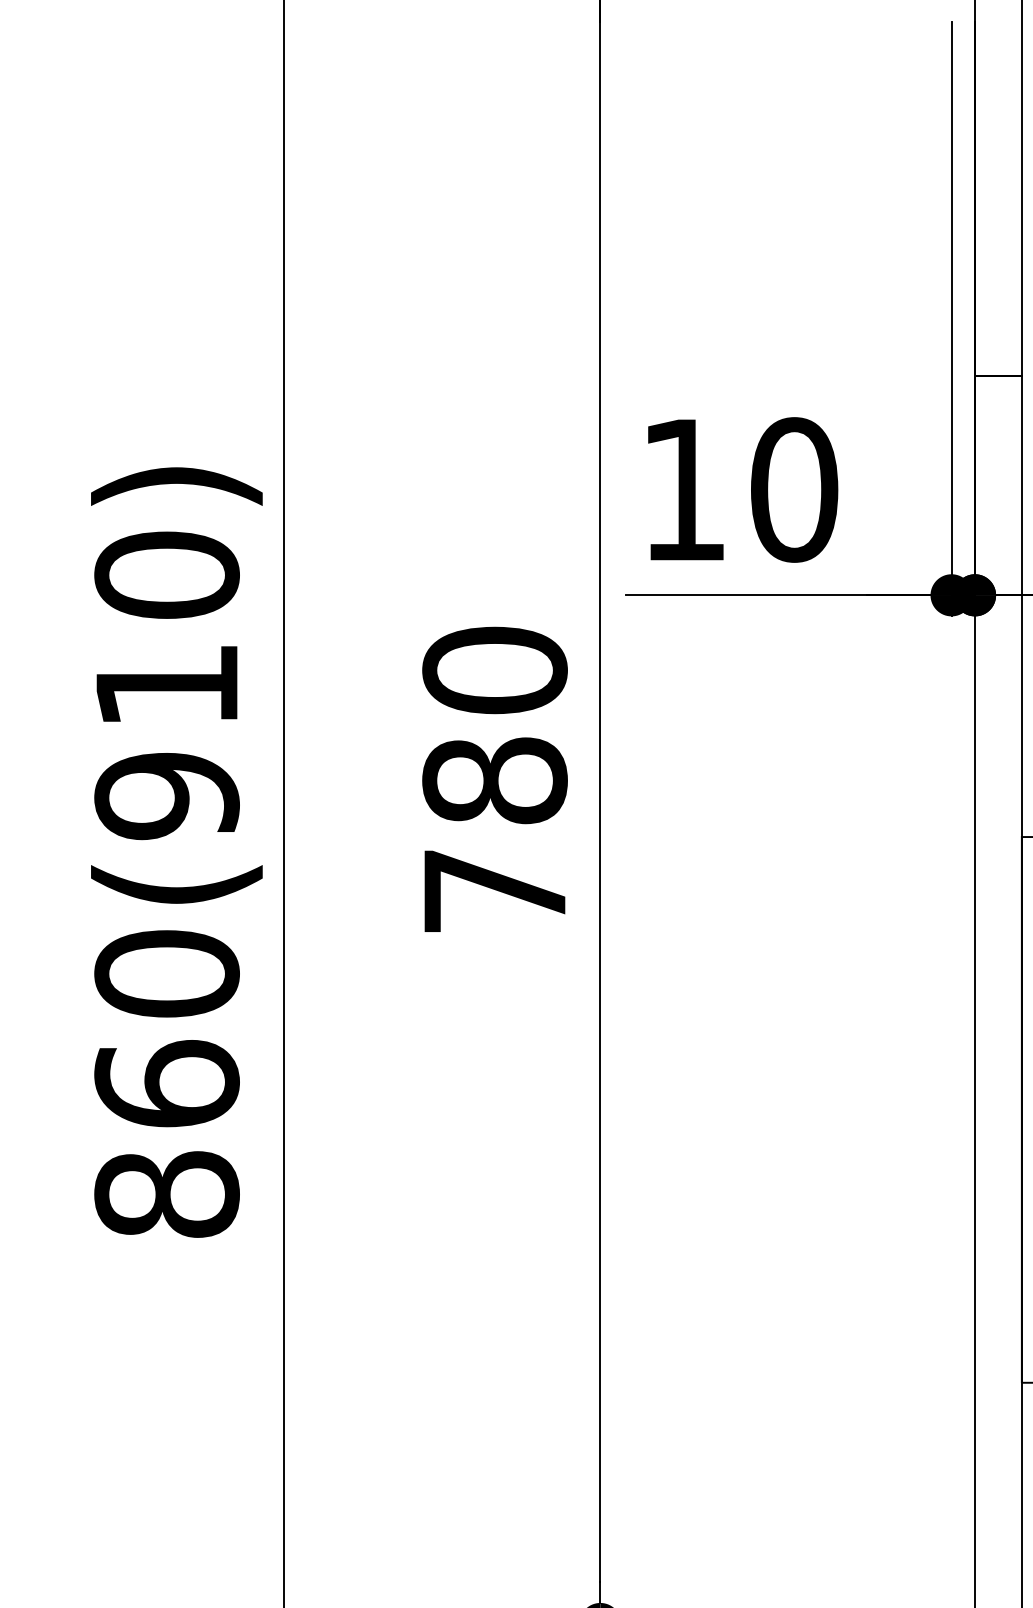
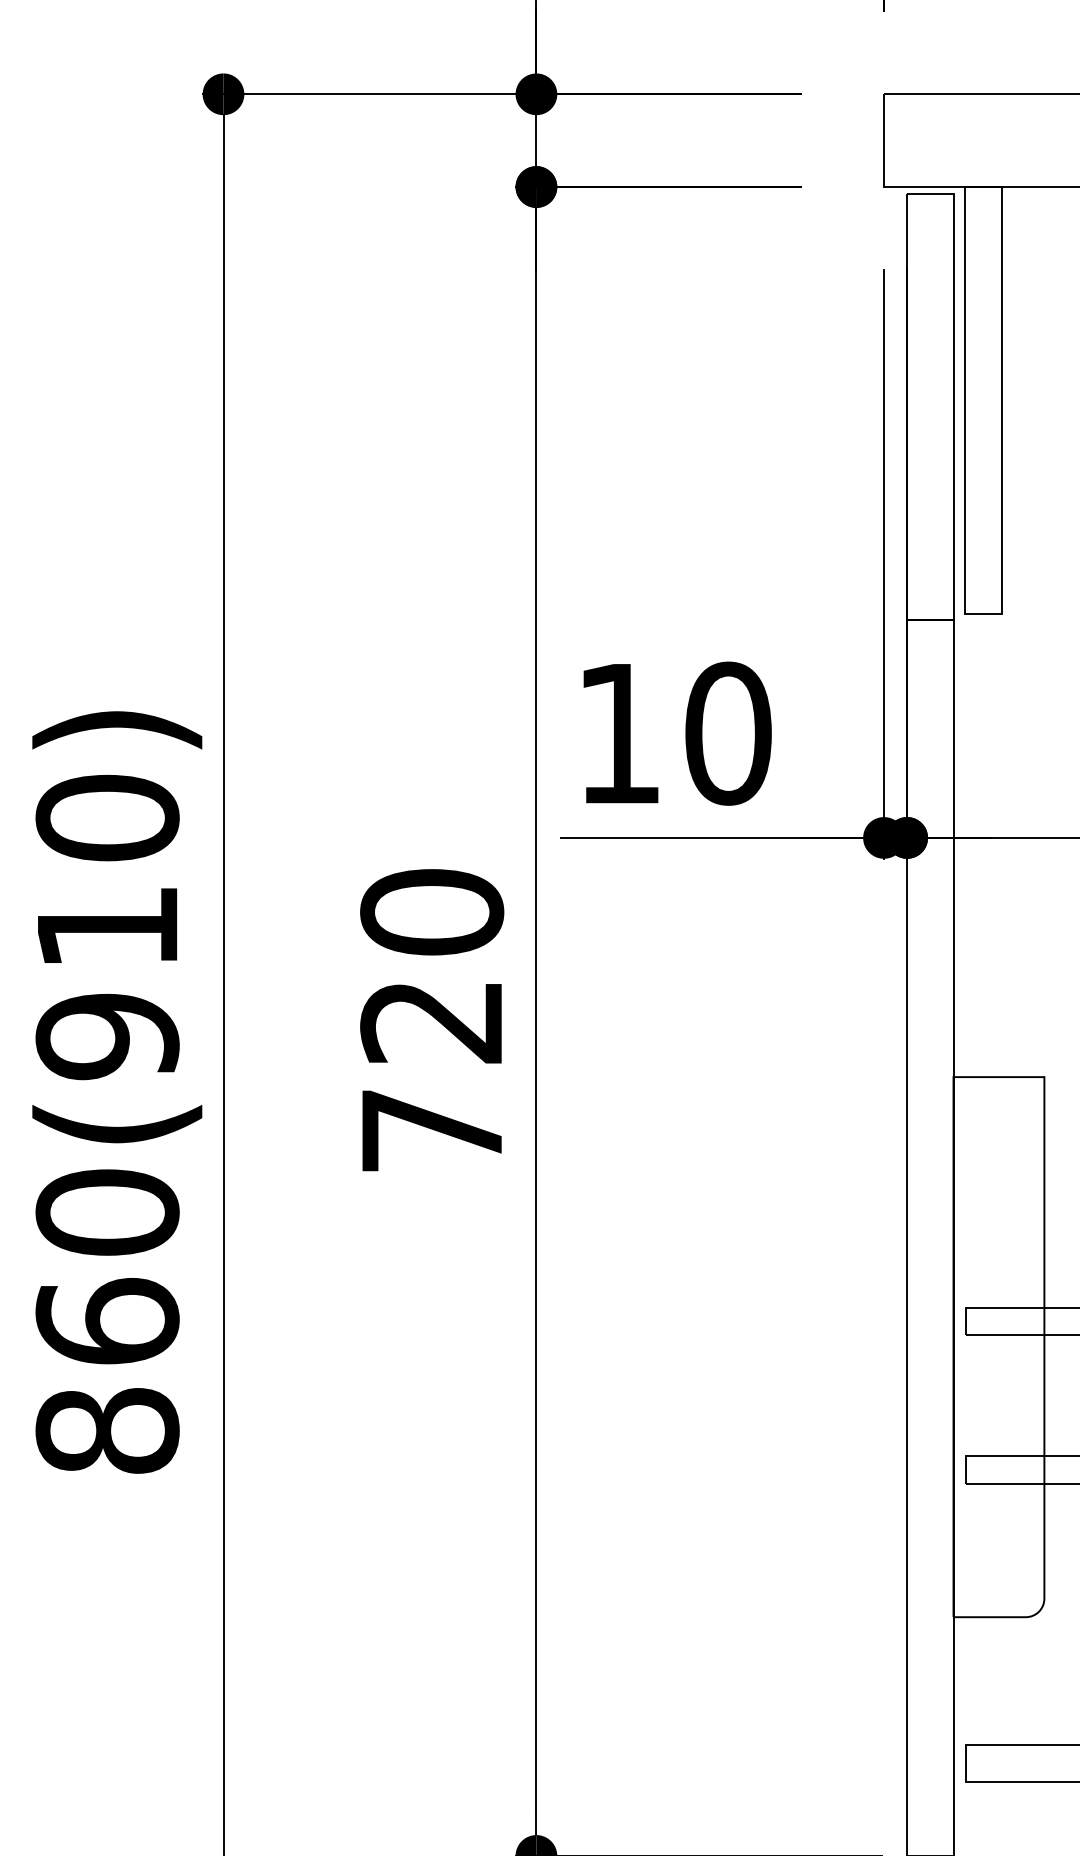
text: (495, 780) -> (432, 1021), 780 -> 720

